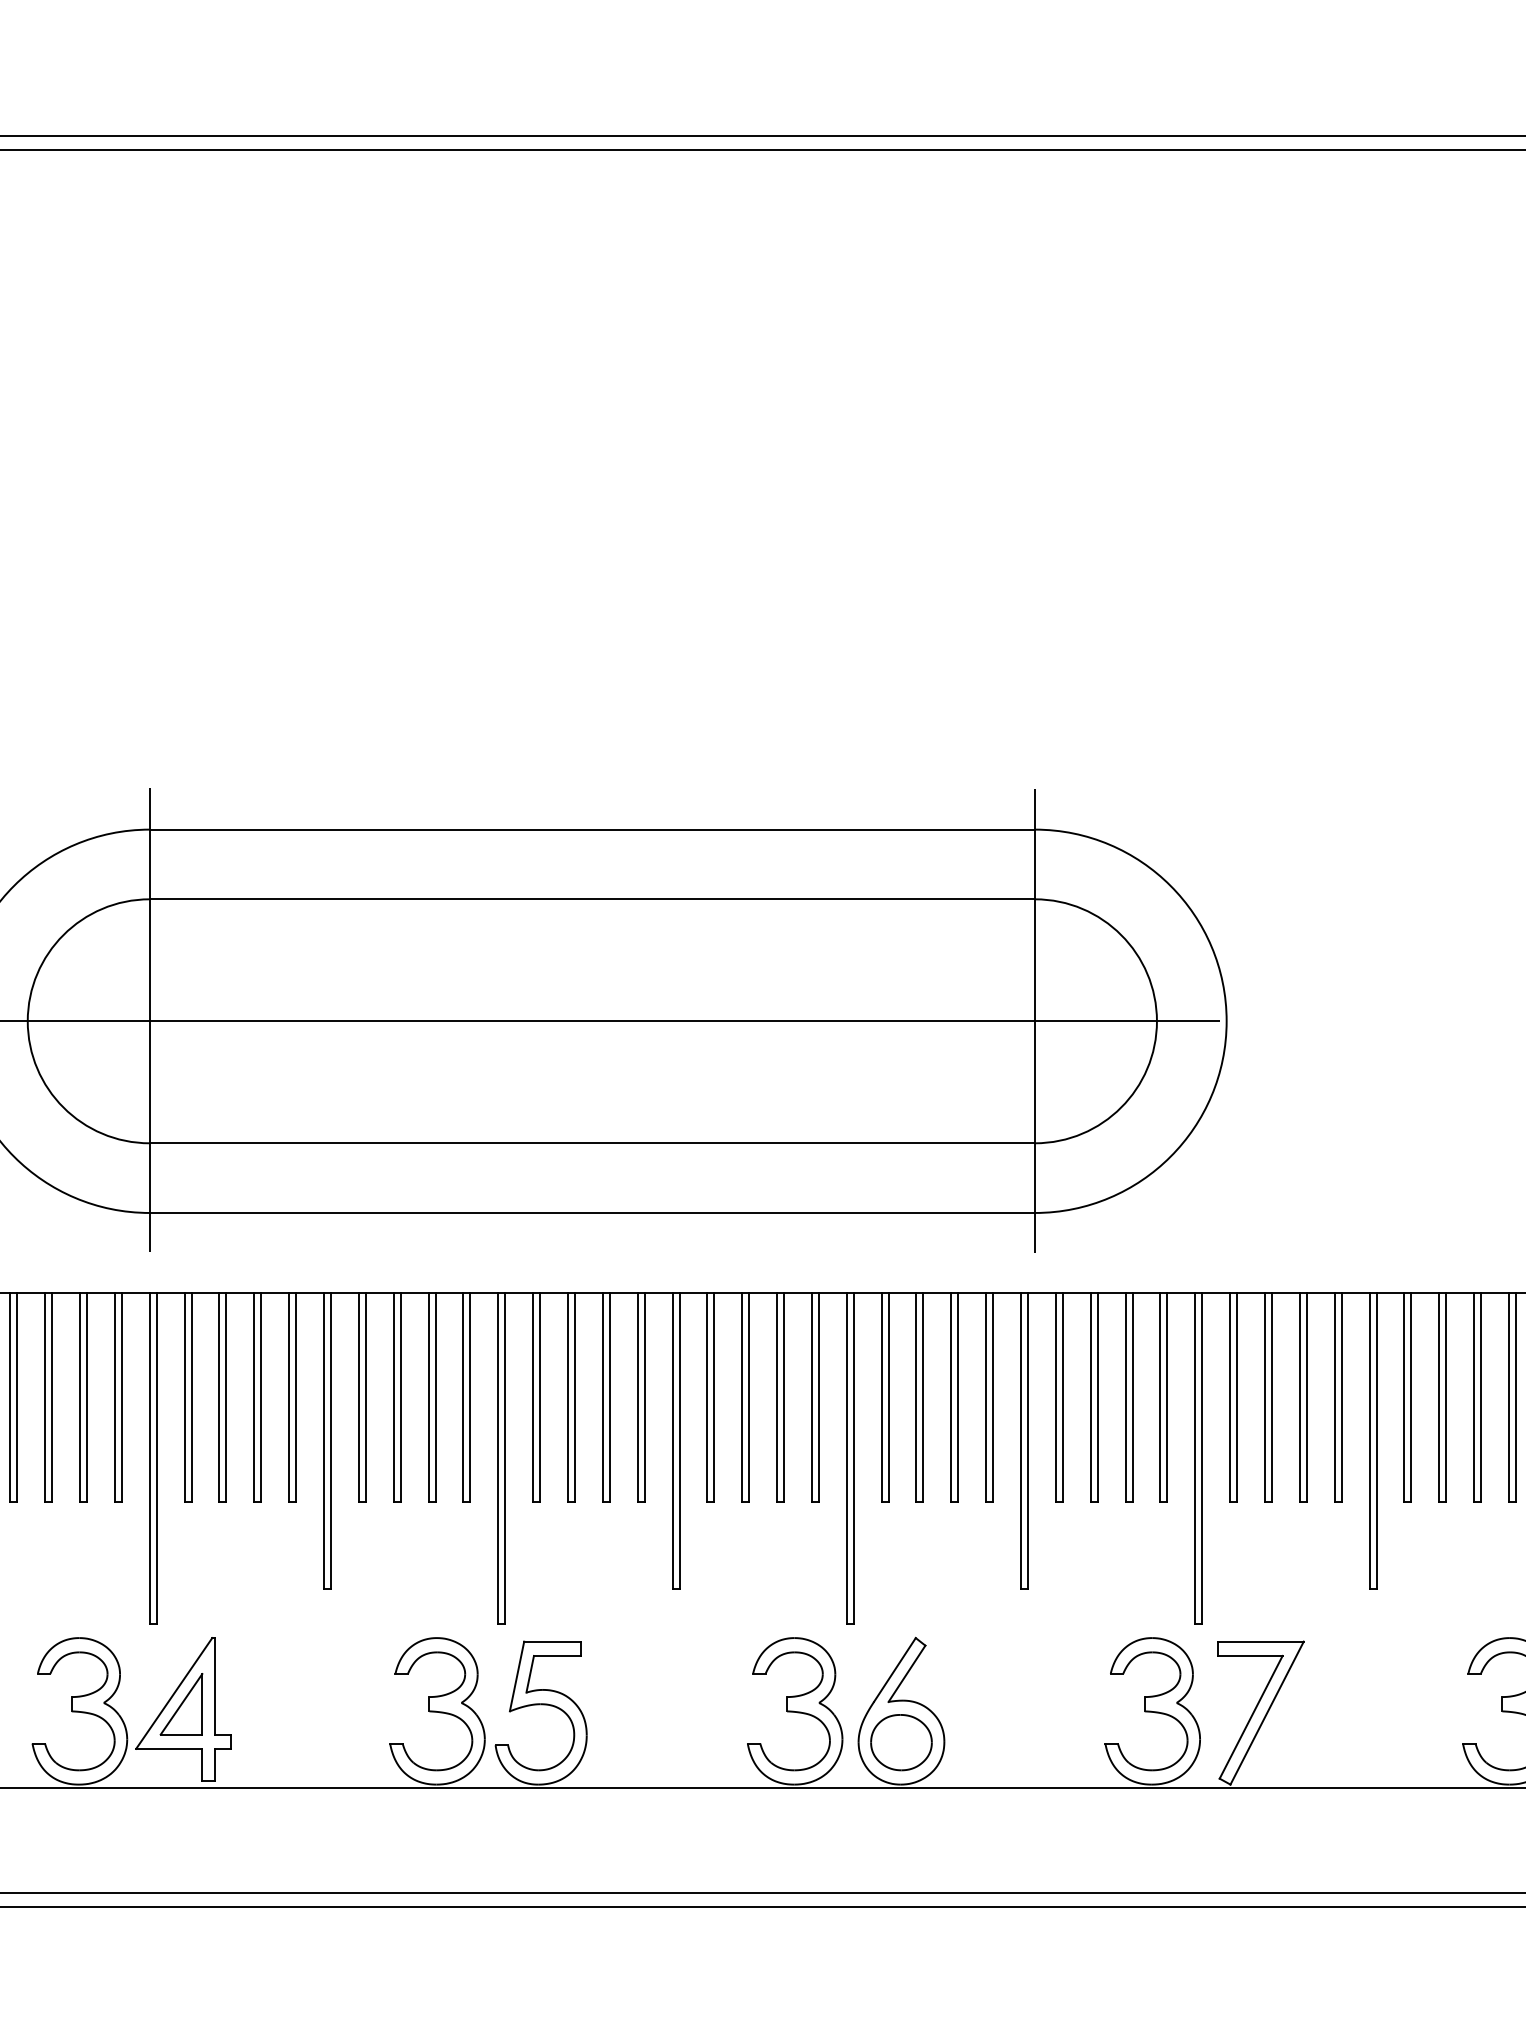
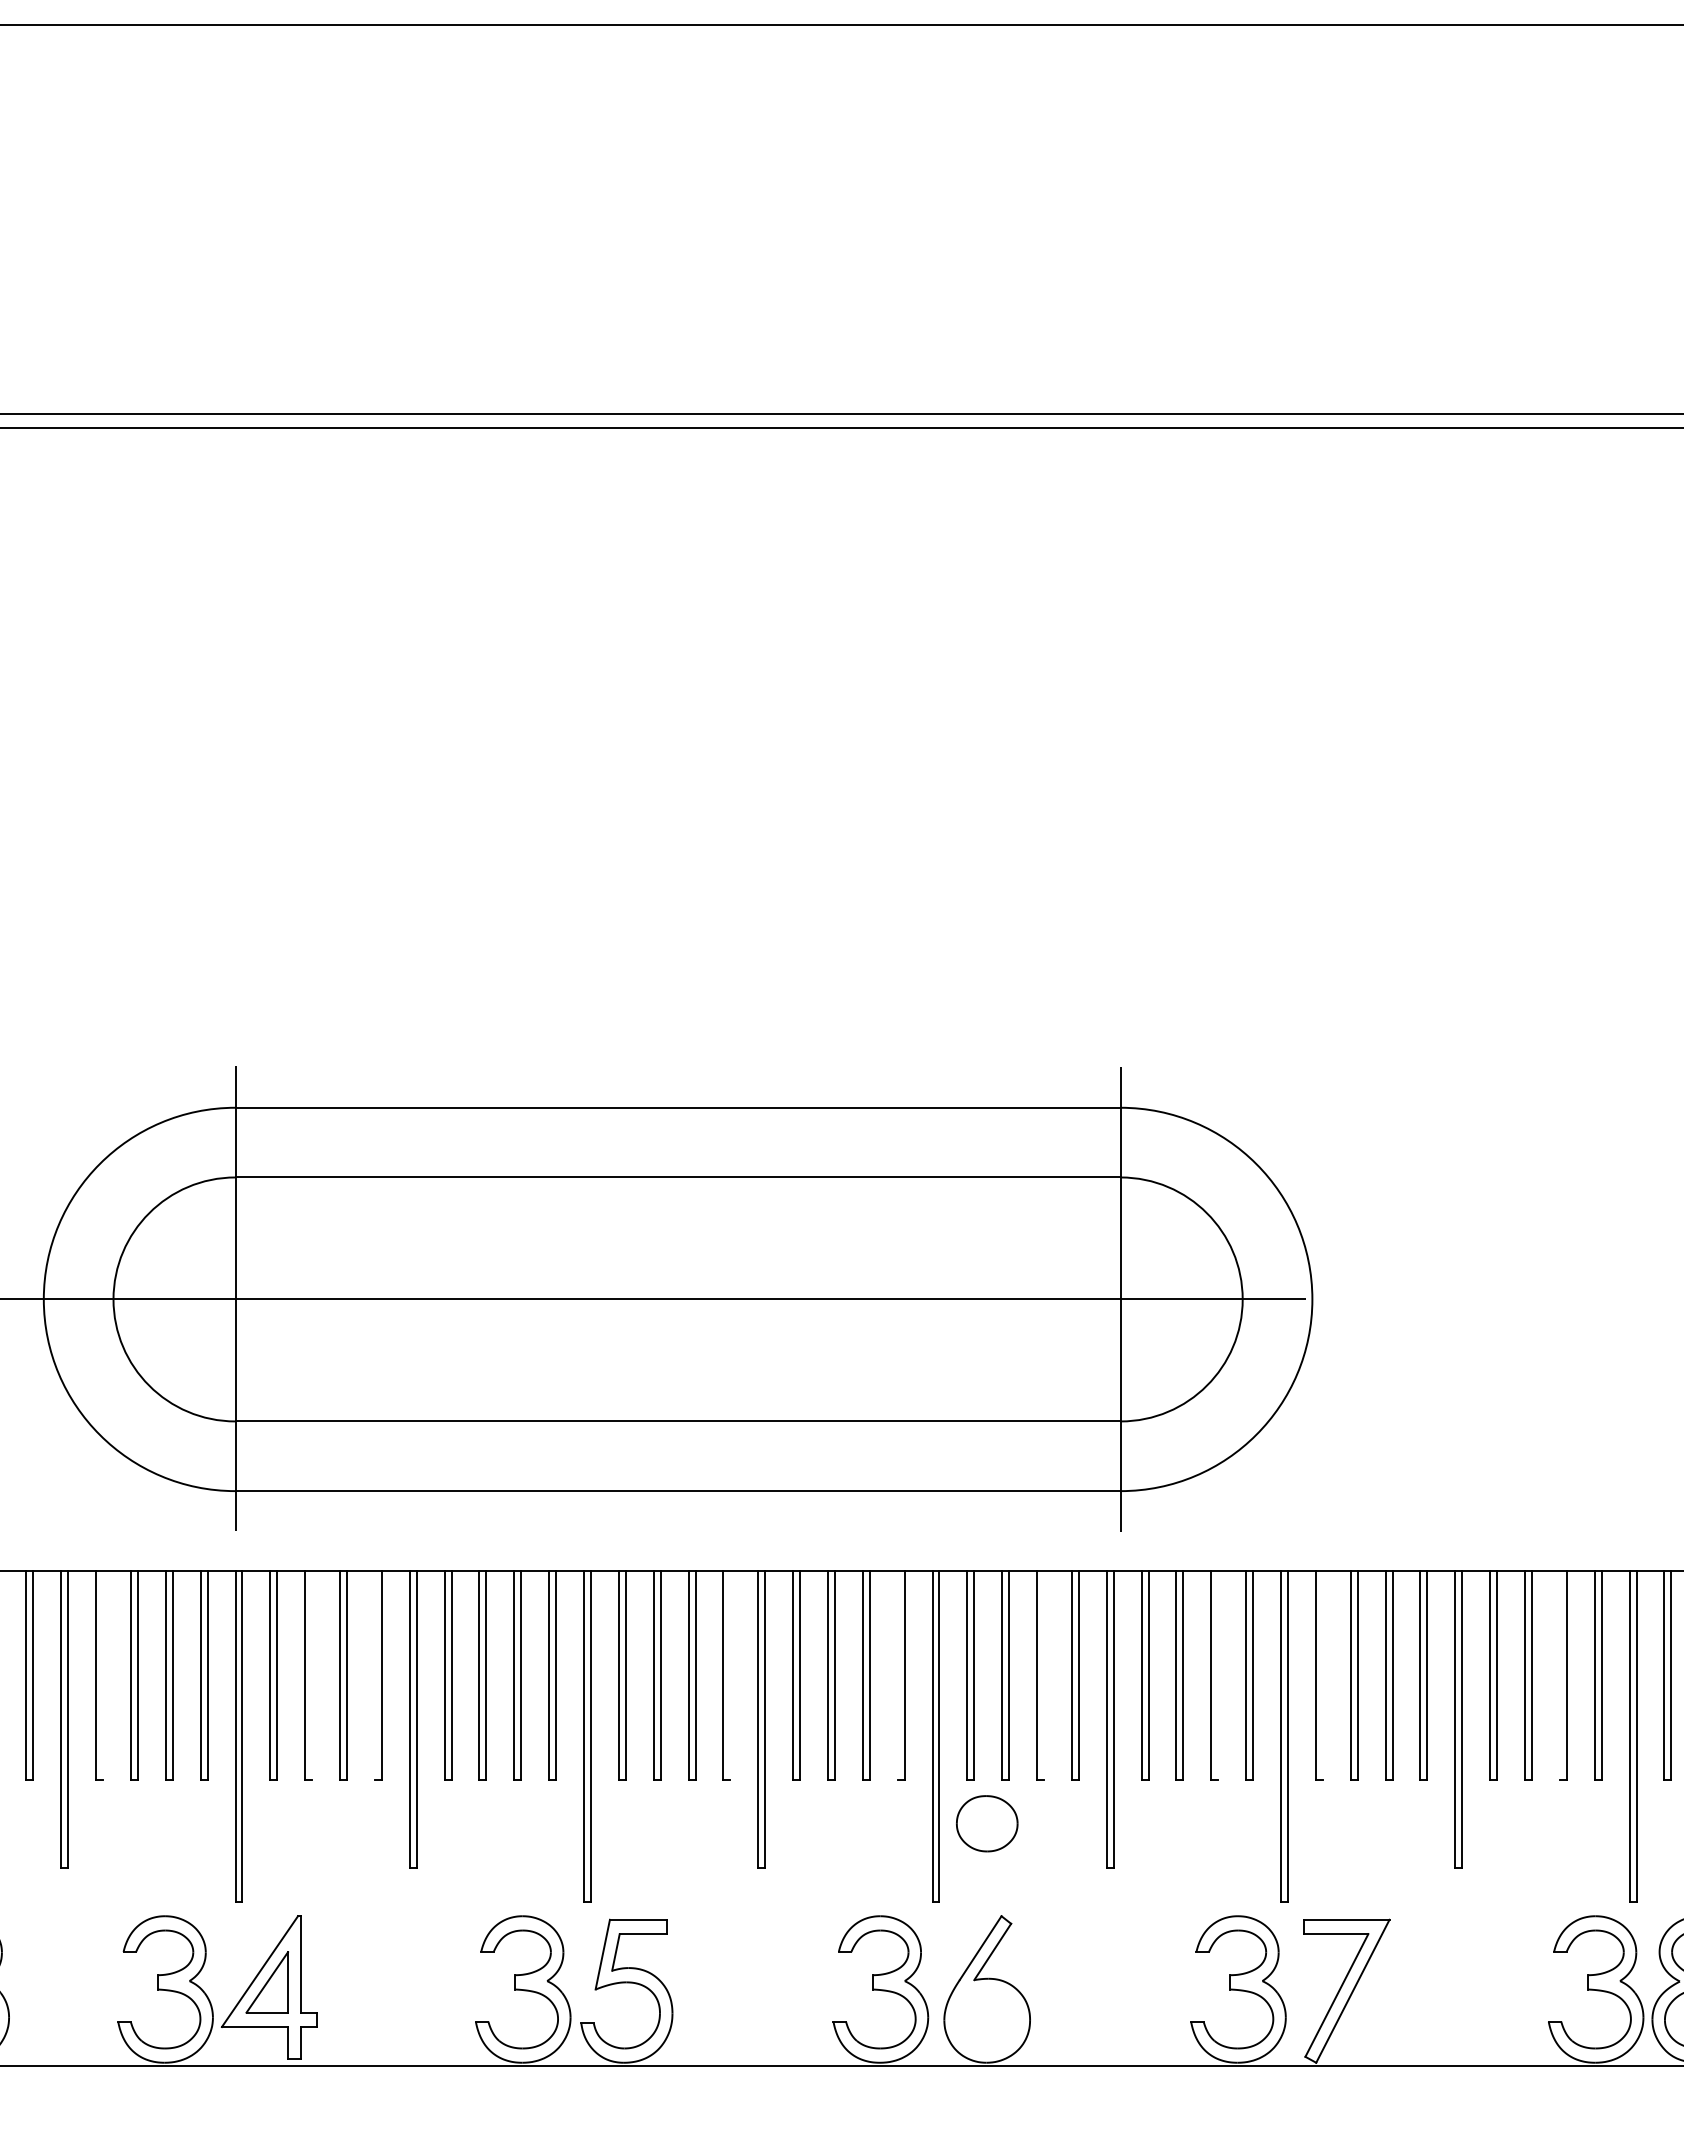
line: (17, 1397) -> (103, 1675), removed
line: (226, 1397) -> (312, 1675), removed
line: (288, 1397) -> (374, 1675), removed
line: (644, 1397) -> (730, 1675), removed
line: (811, 1397) -> (897, 1675), removed
line: (958, 1397) -> (1044, 1675), removed
line: (1132, 1397) -> (1218, 1675), removed
line: (1236, 1397) -> (1322, 1675), removed
line: (1473, 1397) -> (1559, 1675), removed
part: (901, 1742) -> (987, 1823), moved

